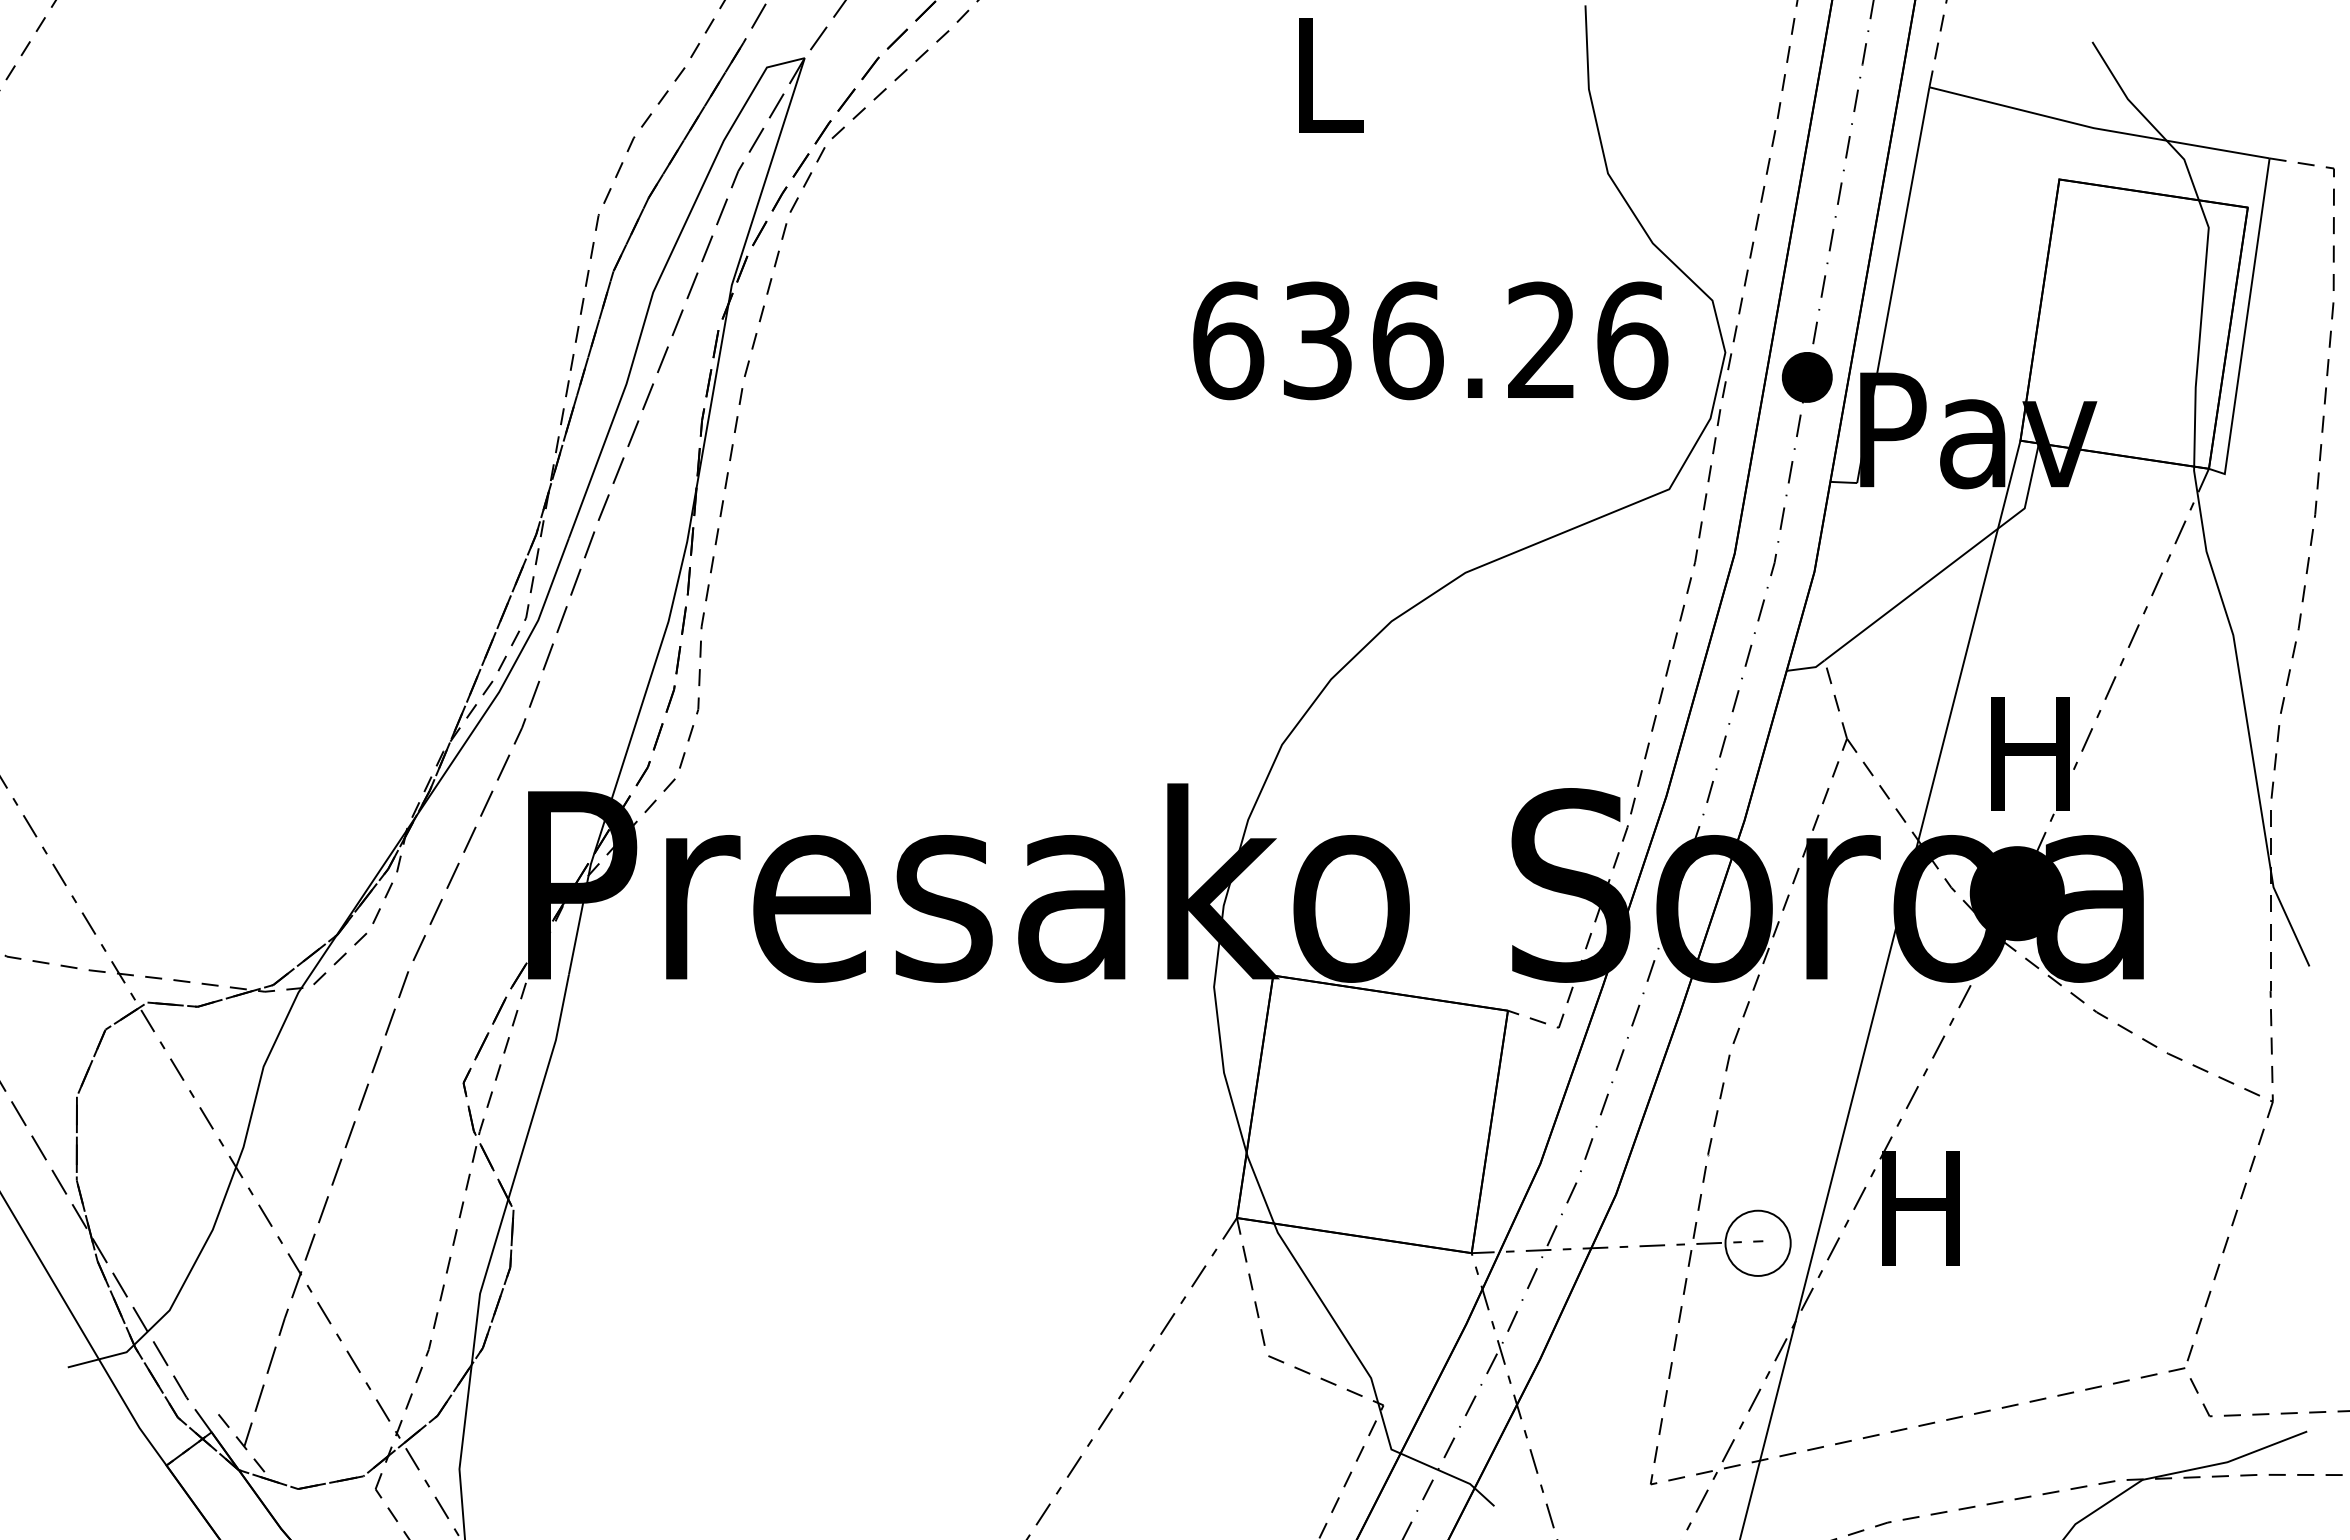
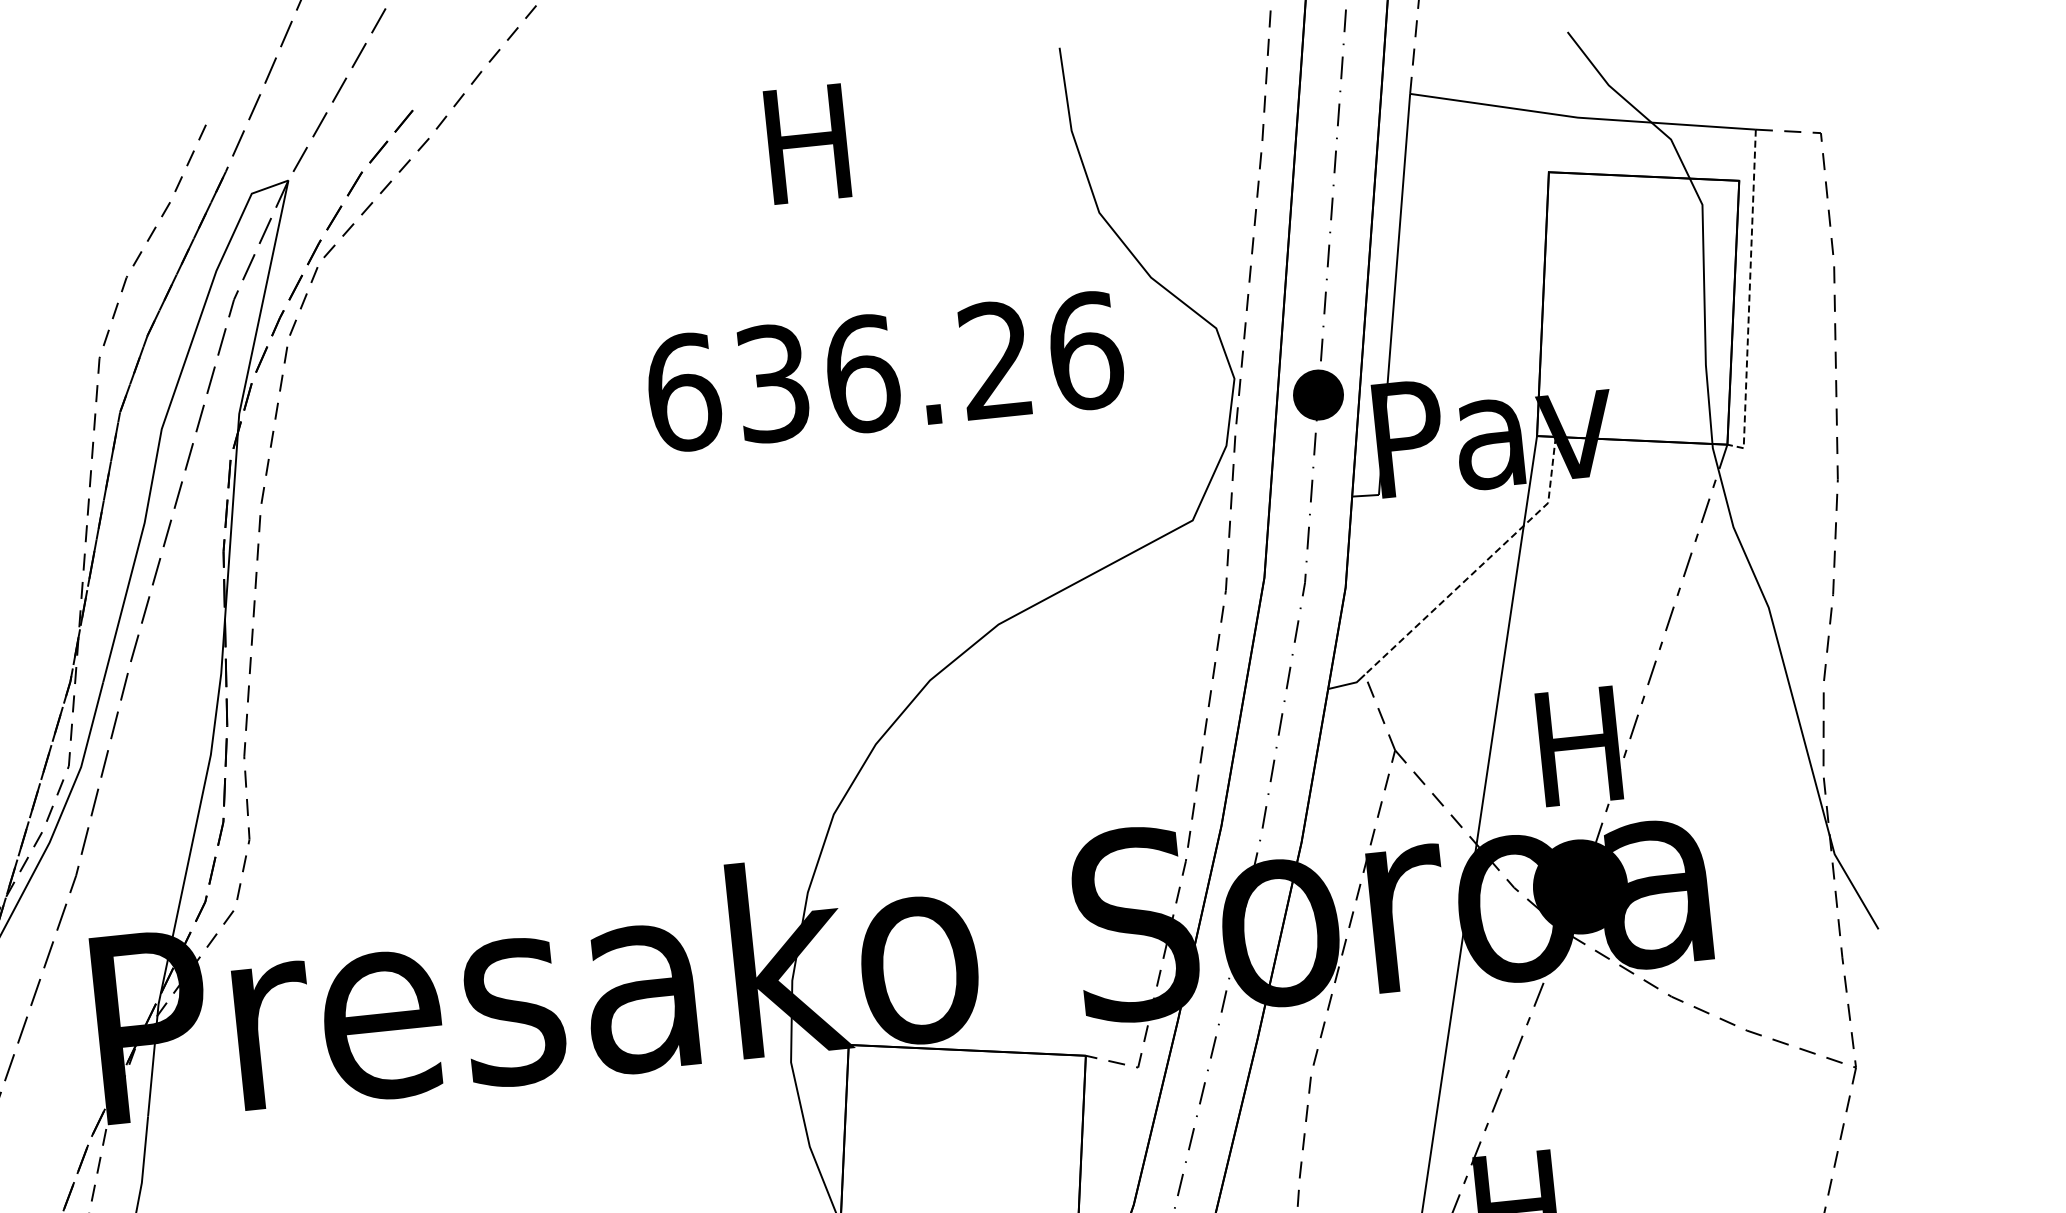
text: (1324, 75) -> (807, 144), L -> H
line: (2245, 325) -> (1749, 298), solid -> dashed
text: (1430, 340) -> (884, 371), moved
line: (1951, 563) -> (1481, 565), solid -> dashed

